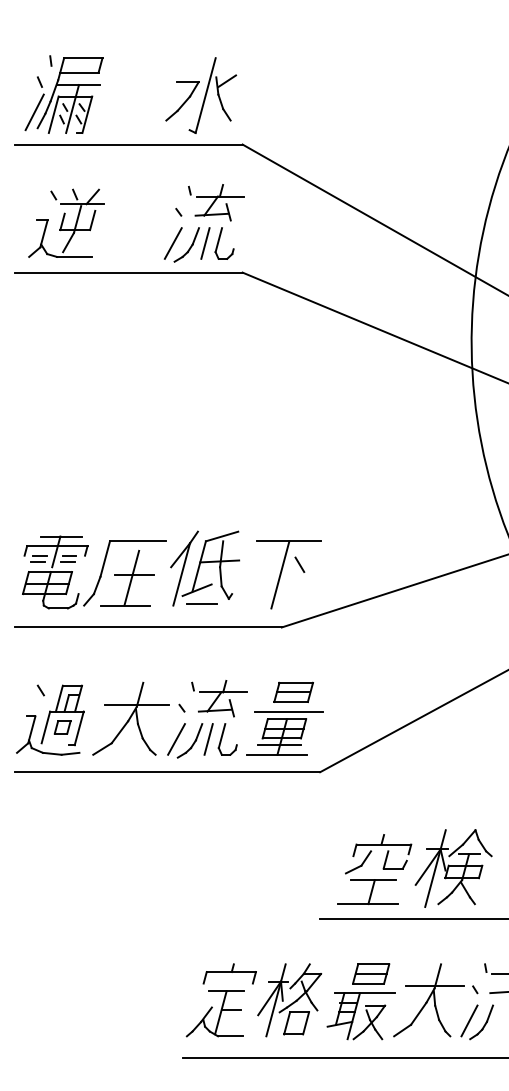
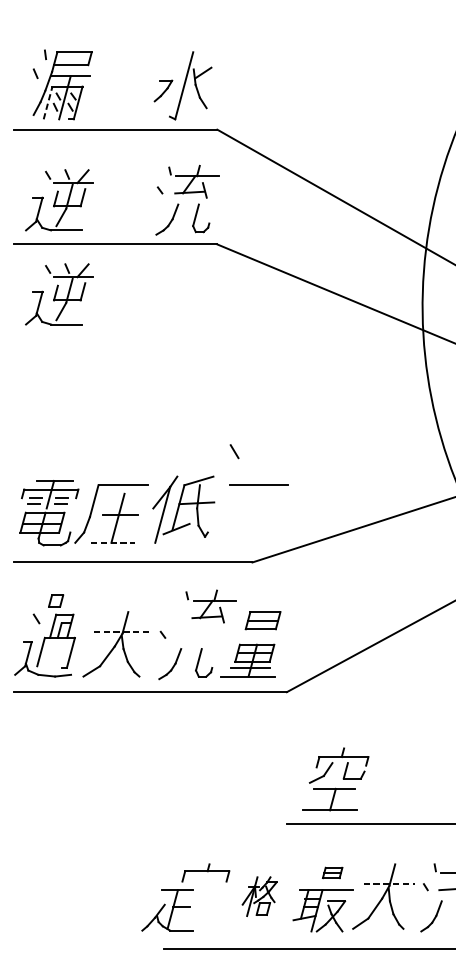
part: (182, 101) -> (163, 91), size x0.6
line: (34, 112) -> (30, 100), removed
line: (53, 114) -> (47, 102), solid -> dashed
line: (172, 243) -> (154, 218), removed
line: (205, 243) -> (184, 218), removed
part: (66, 327) -> (59, 293), added
line: (299, 564) -> (234, 451), moved
line: (280, 574) -> (251, 514), removed
line: (202, 603) -> (181, 540), removed
line: (126, 605) -> (113, 542), solid -> dashed
part: (219, 698) -> (210, 606), moved
line: (137, 704) -> (123, 631), solid -> dashed
line: (288, 711) -> (258, 637), removed
part: (62, 727) -> (55, 601), moved
line: (176, 739) -> (158, 662), removed
line: (208, 739) -> (186, 662), removed
part: (453, 868) -> (406, 778), removed
part: (371, 973) -> (332, 872), size x0.6
line: (434, 986) -> (389, 884), solid -> dashed
part: (289, 1000) -> (259, 896), size x0.6
part: (214, 1013) -> (167, 910), moved
line: (469, 1020) -> (420, 914), removed

